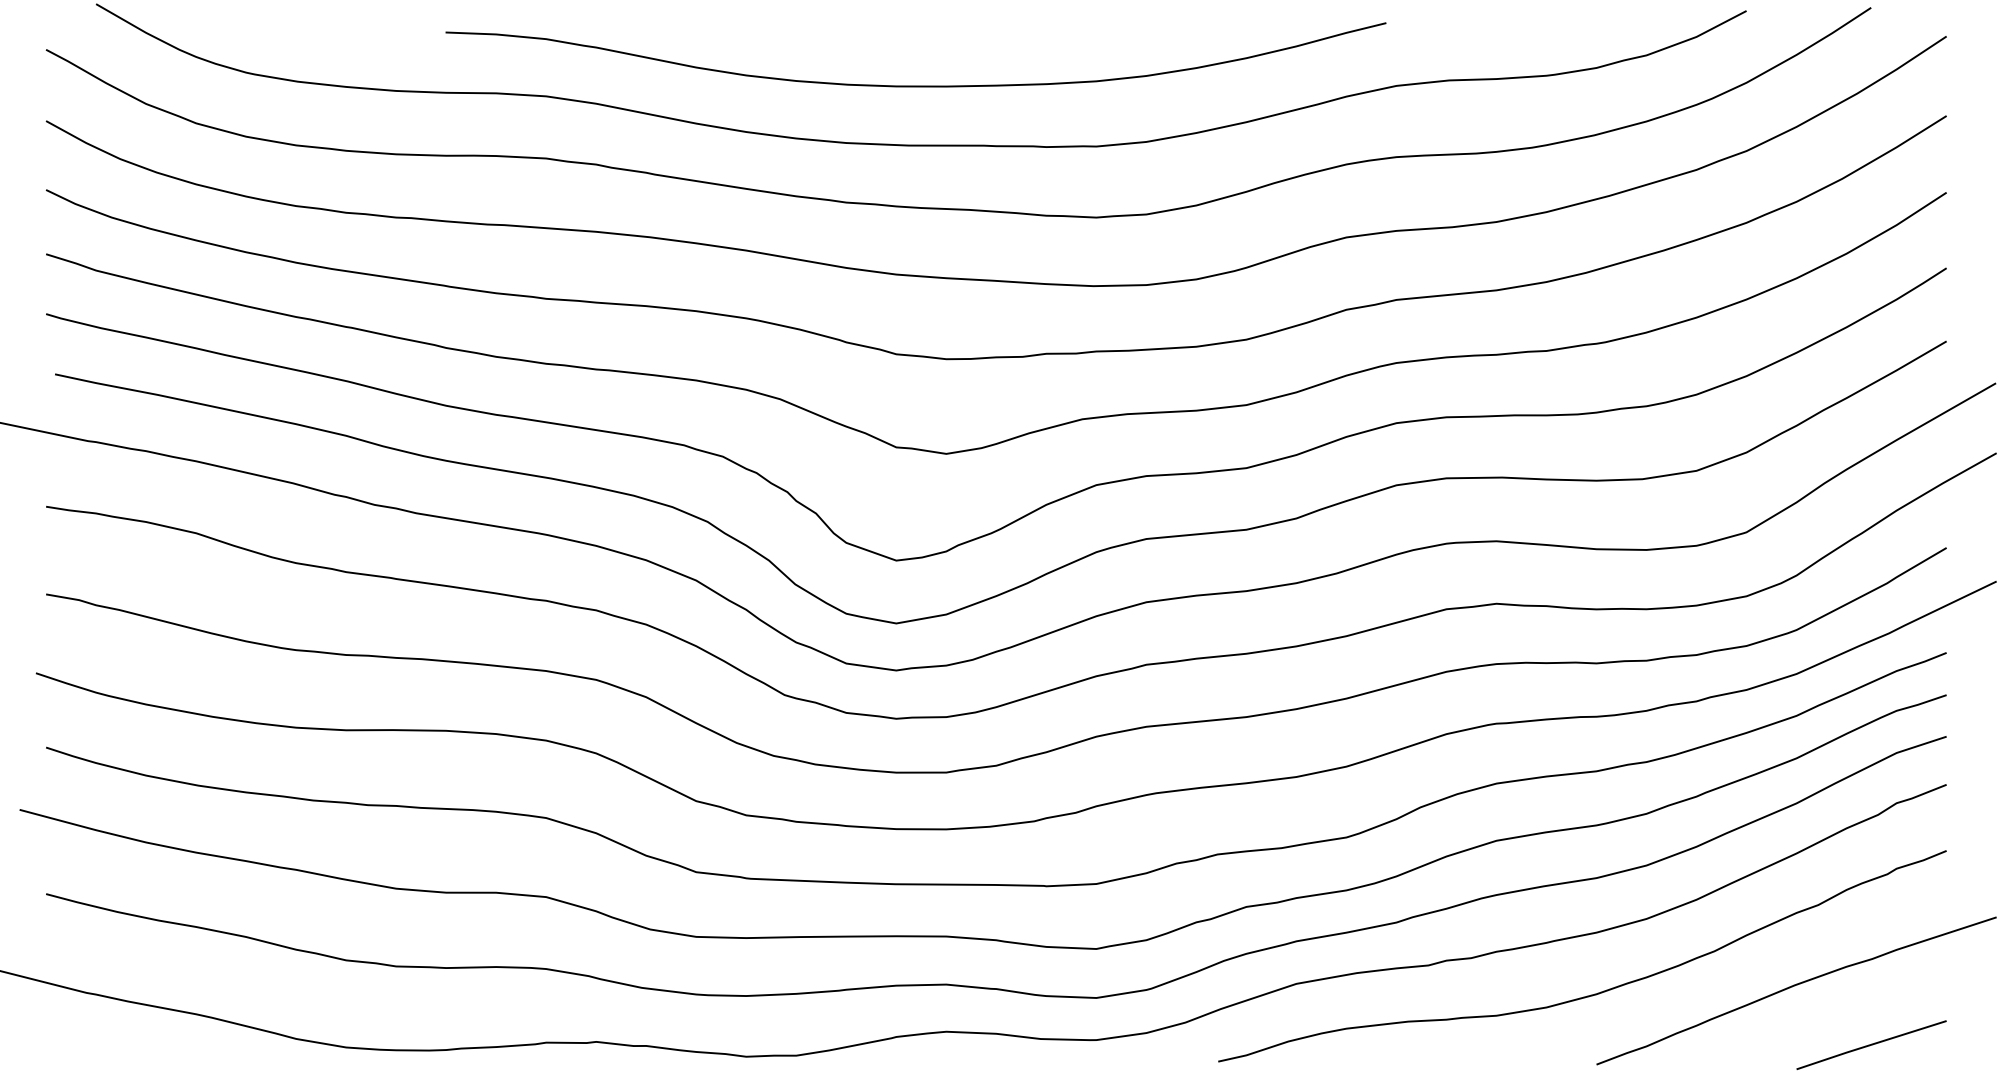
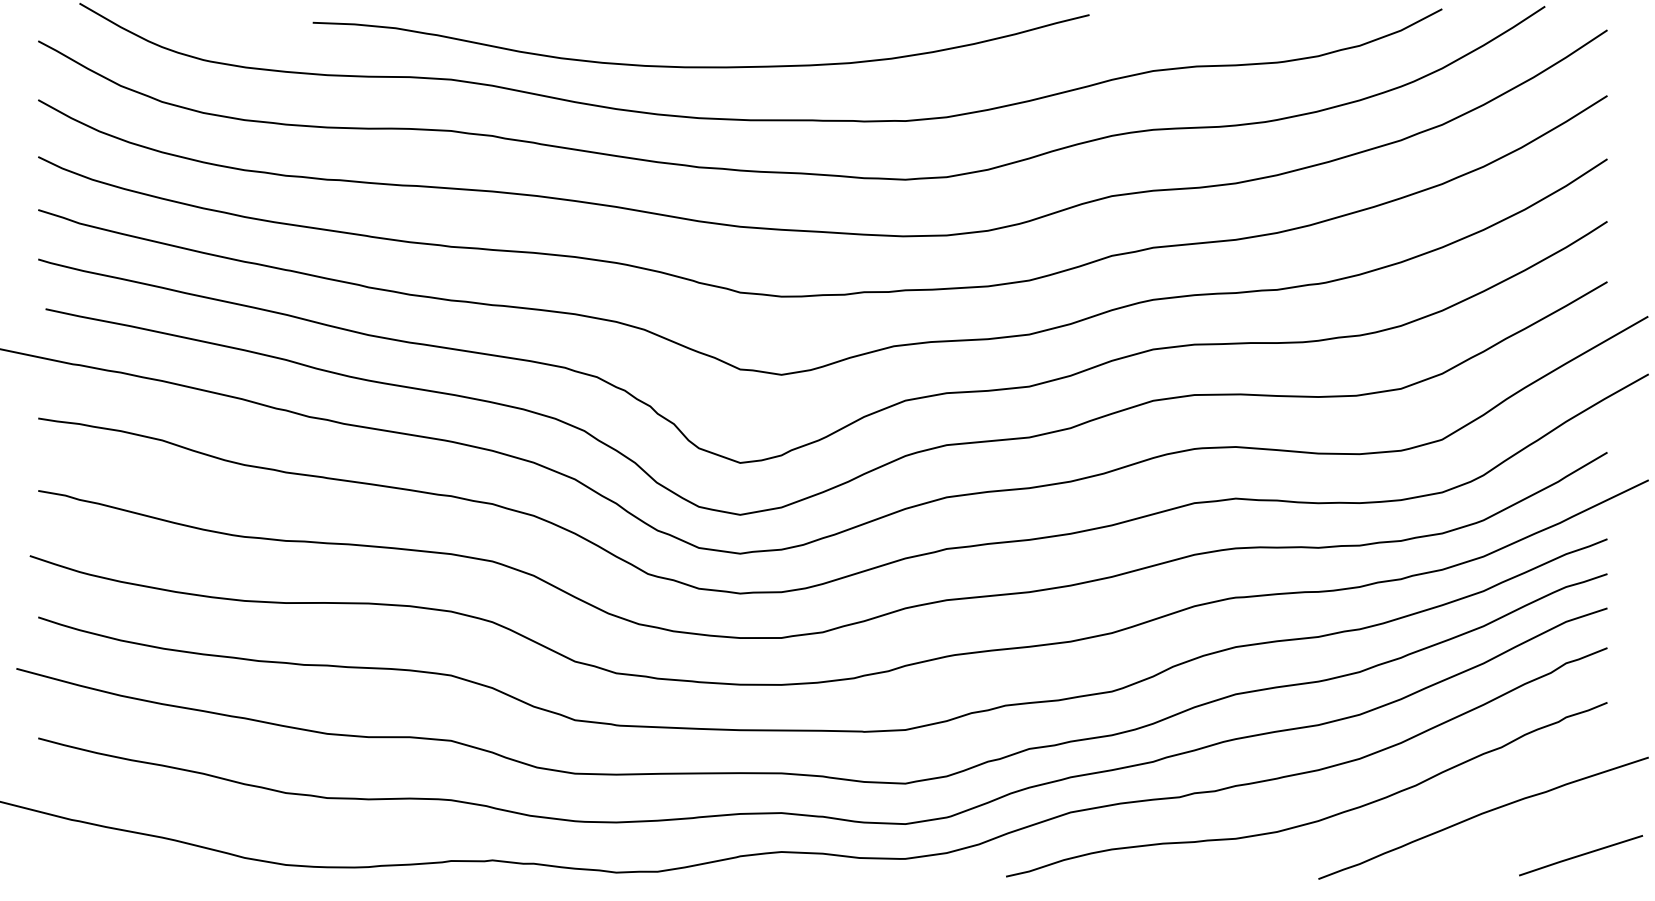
curve: (915, 85) -> (700, 66), moved
line: (1871, 1044) -> (1580, 855), moved

